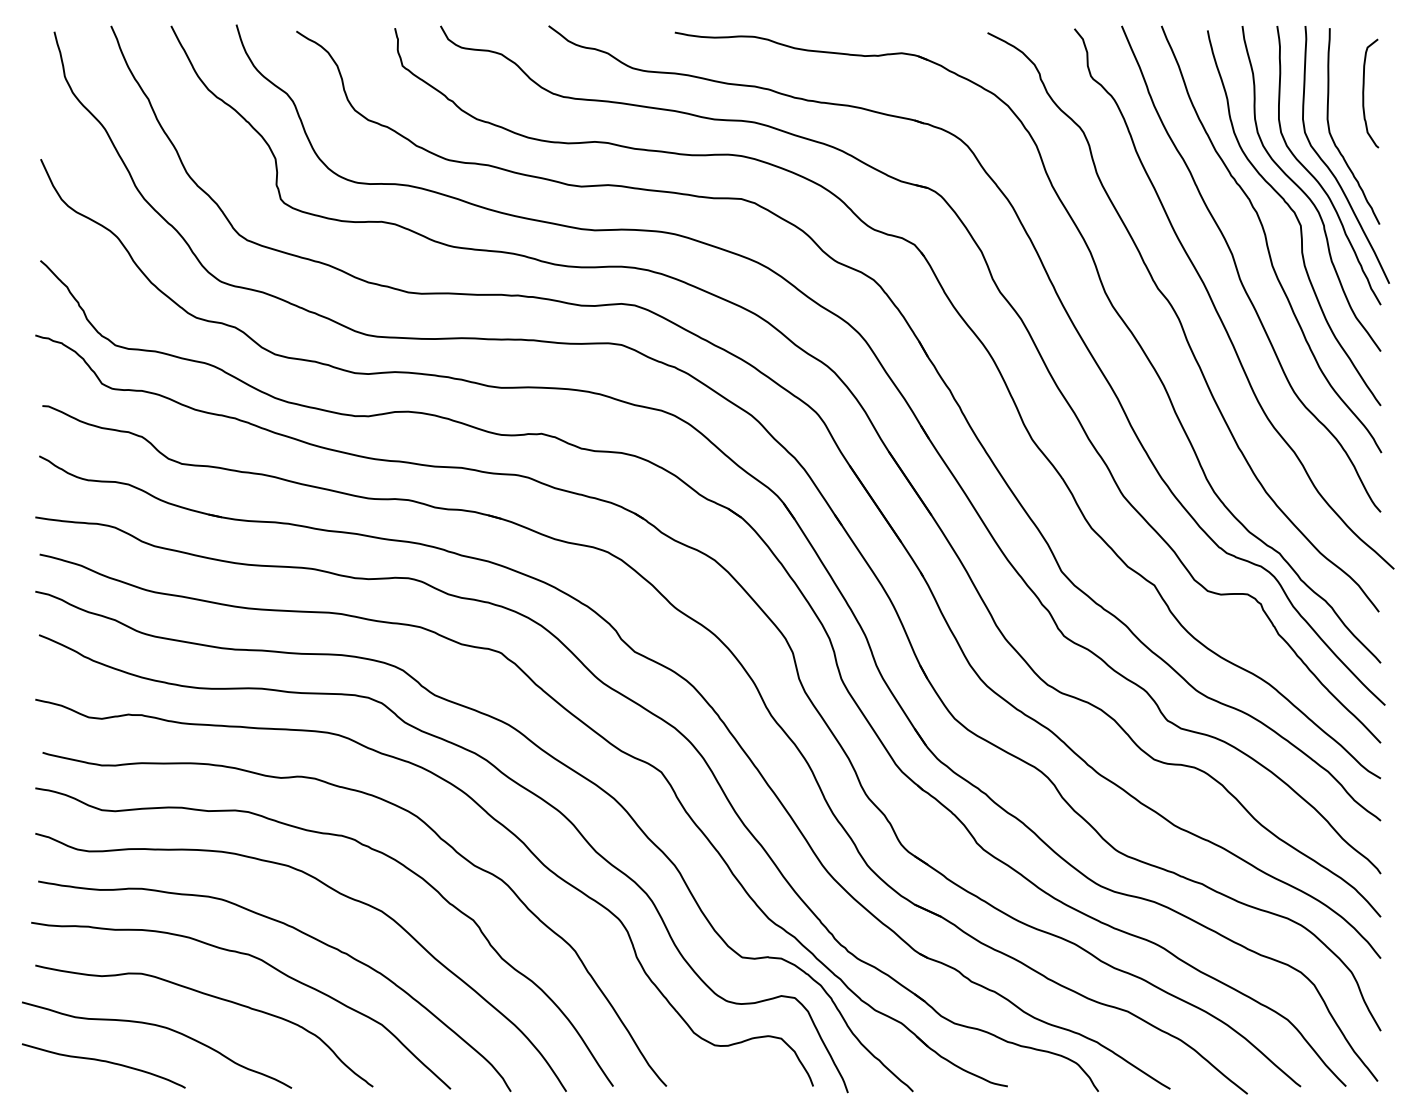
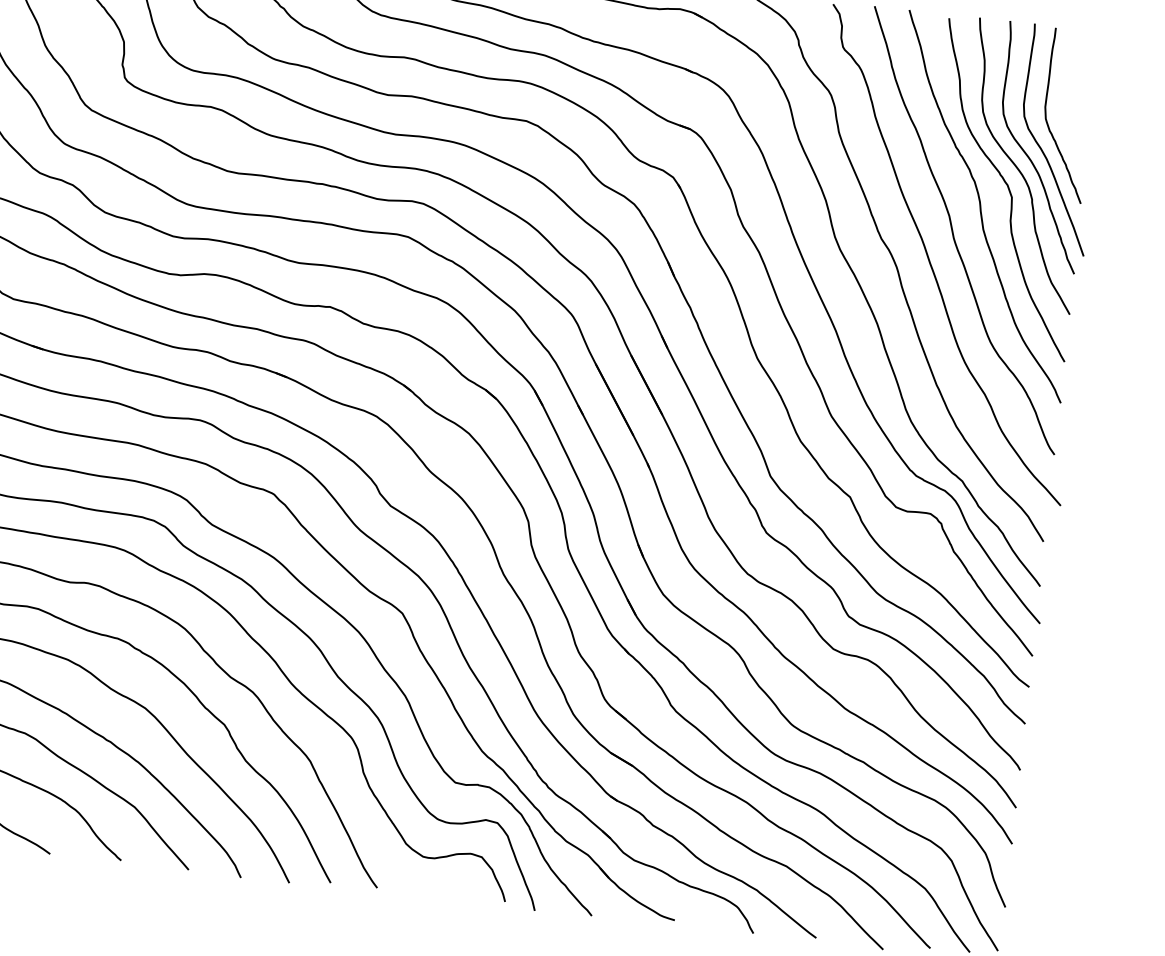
curve: (1364, 93) -> (1079, 88), removed

